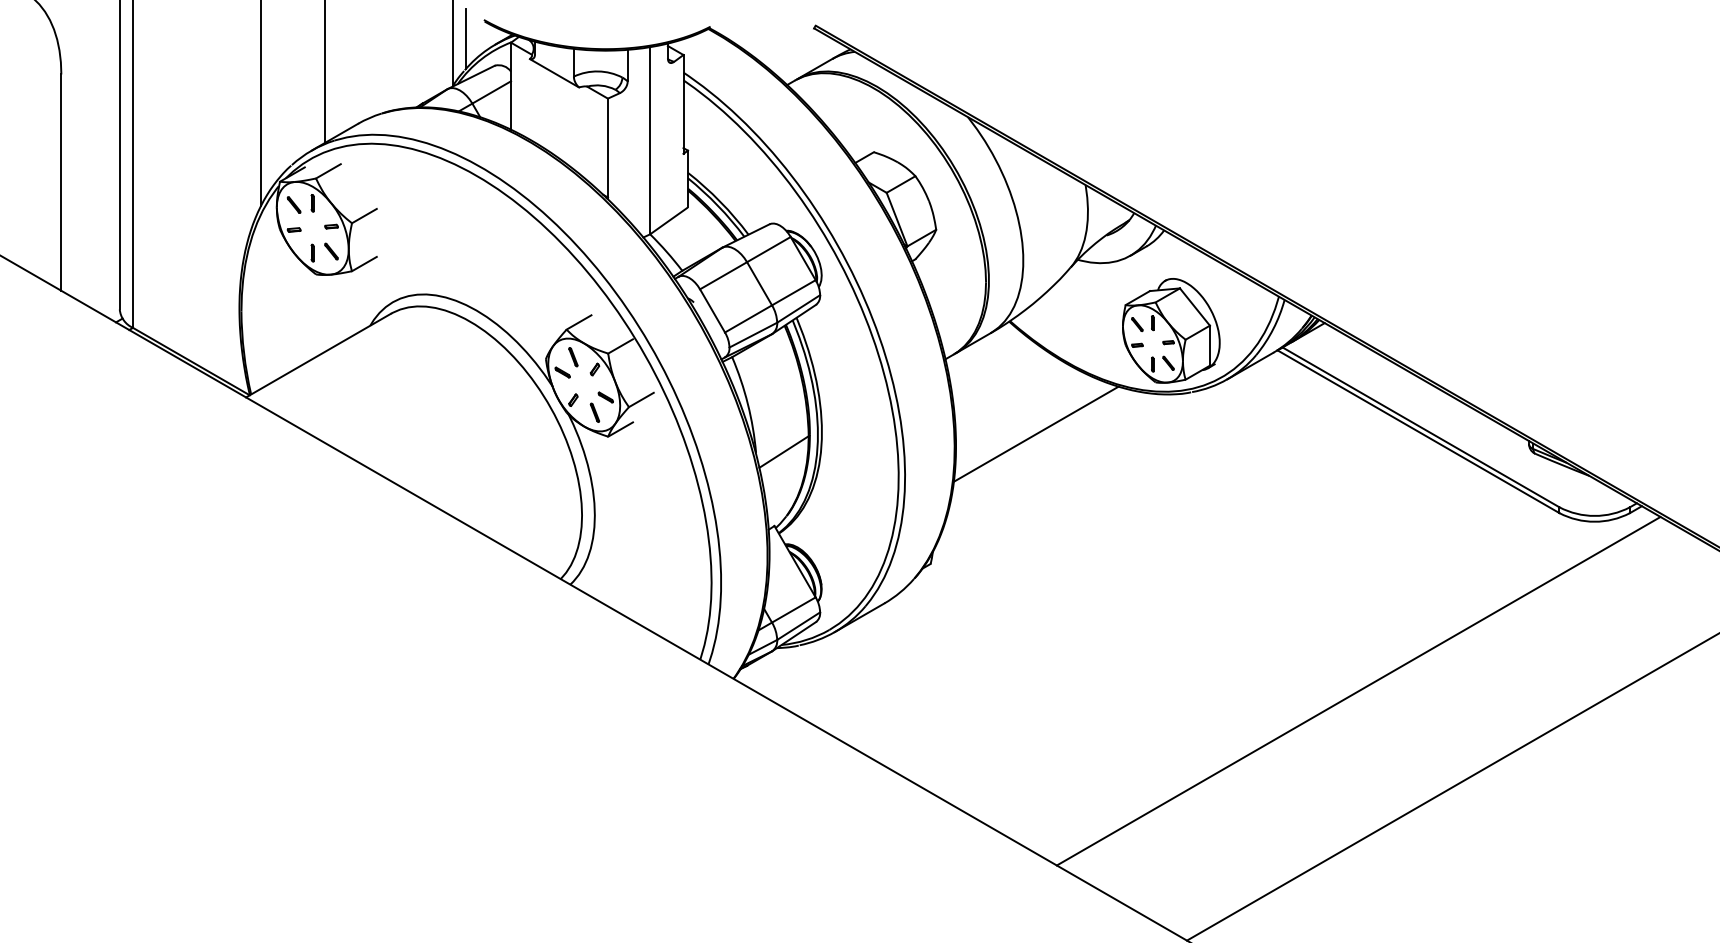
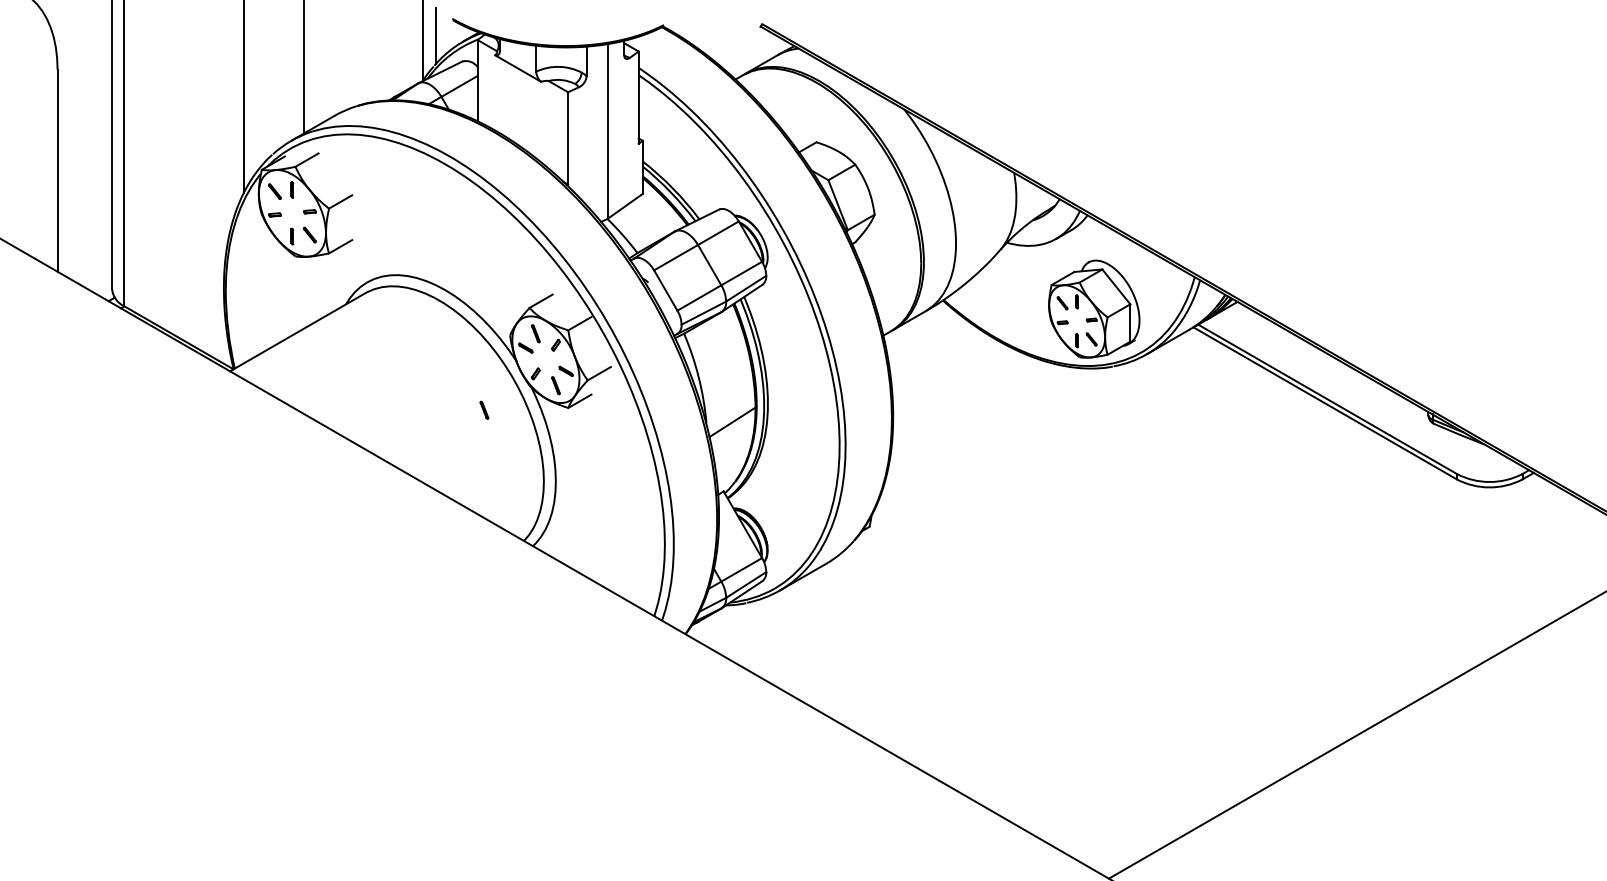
line: (1035, 433) -> (967, 405), removed
line: (518, 439) -> (484, 410), added
line: (1358, 690) -> (1269, 645), removed

